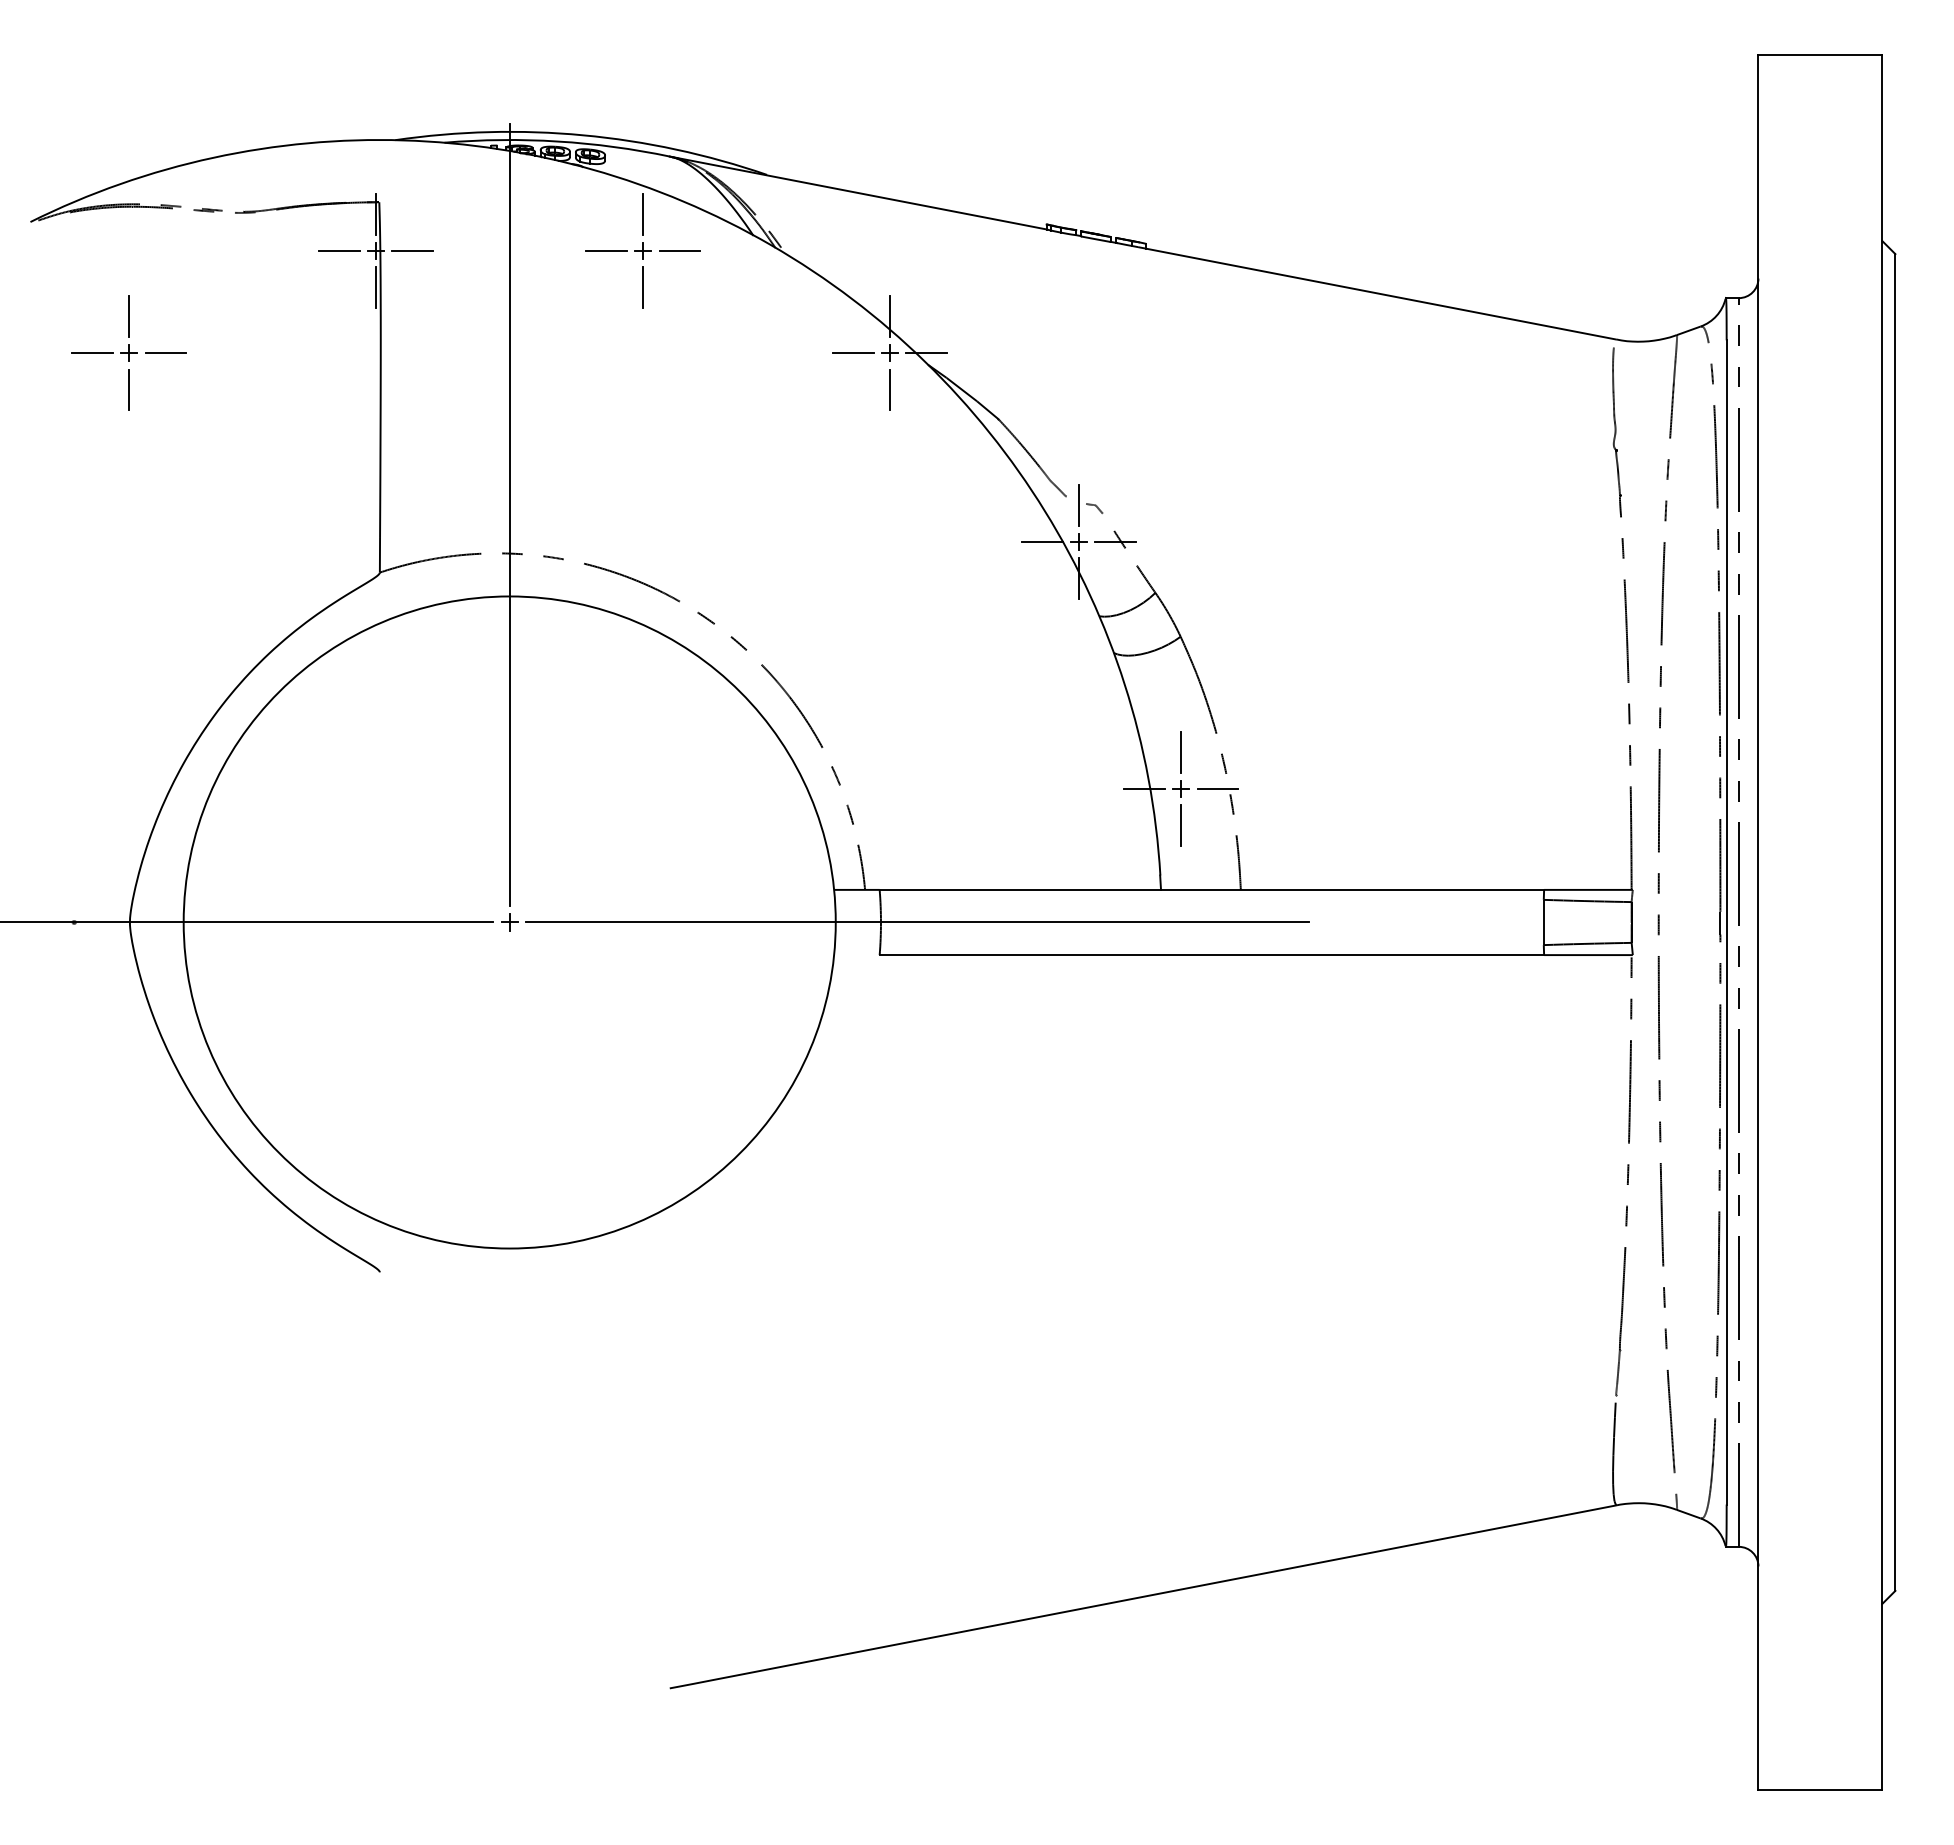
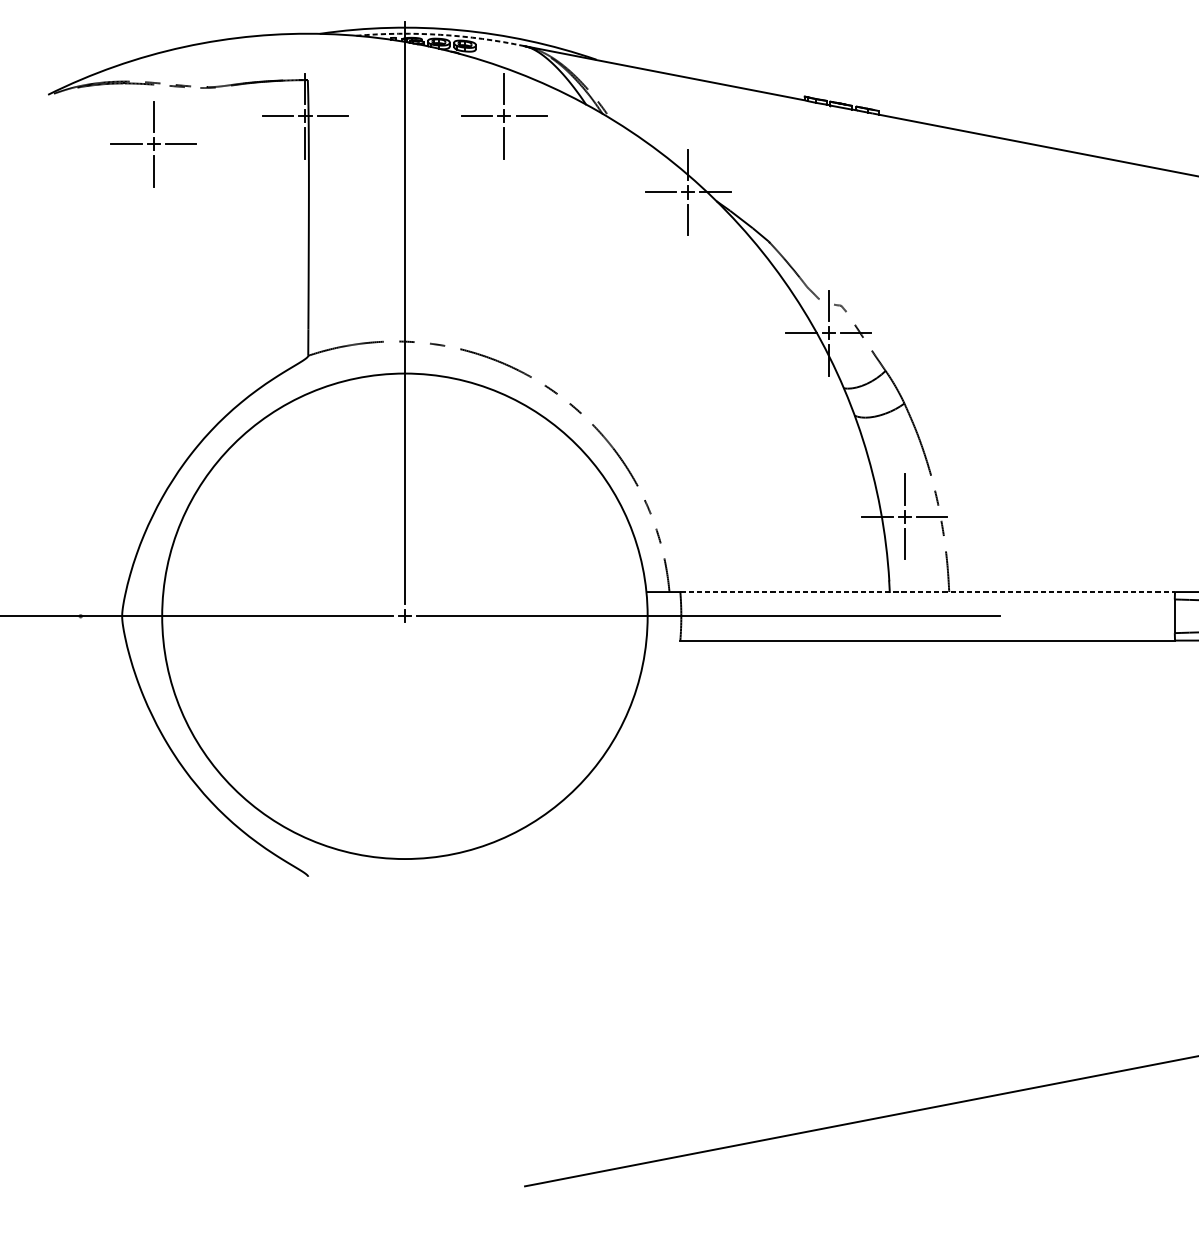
arc: (557, 141) -> (440, 34), solid -> dashed
part: (128, 352) -> (153, 143), moved
line: (1212, 889) -> (928, 591), solid -> dashed

